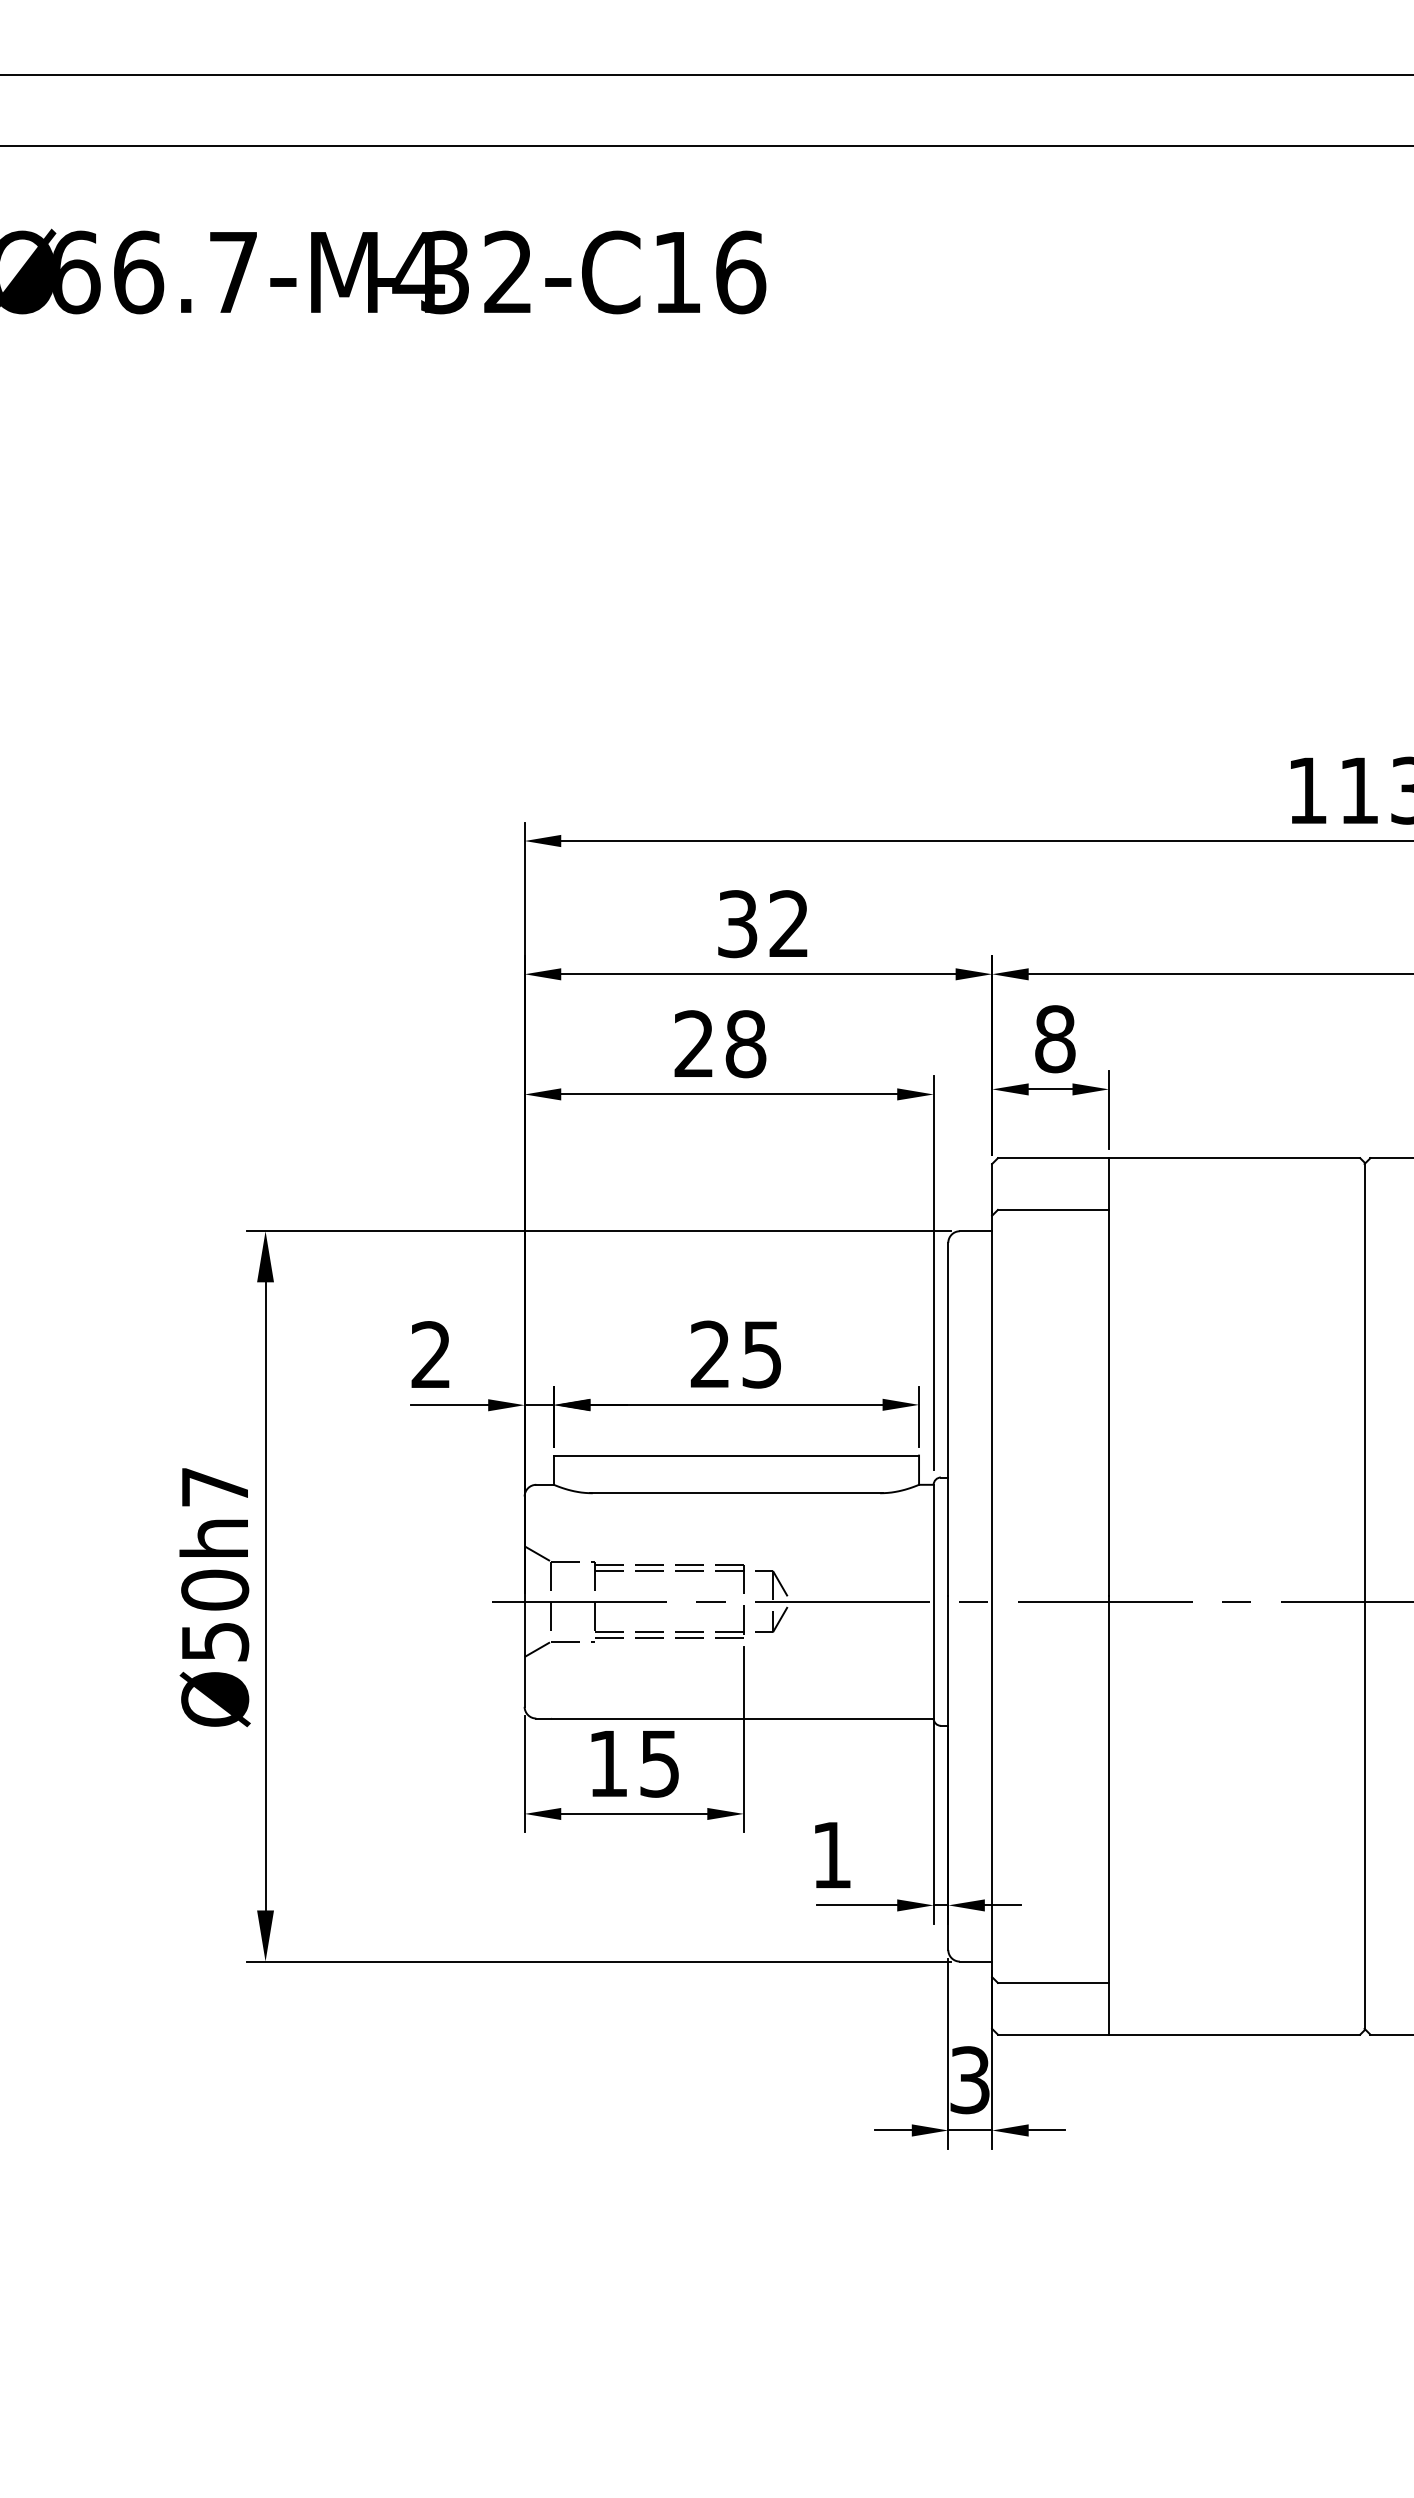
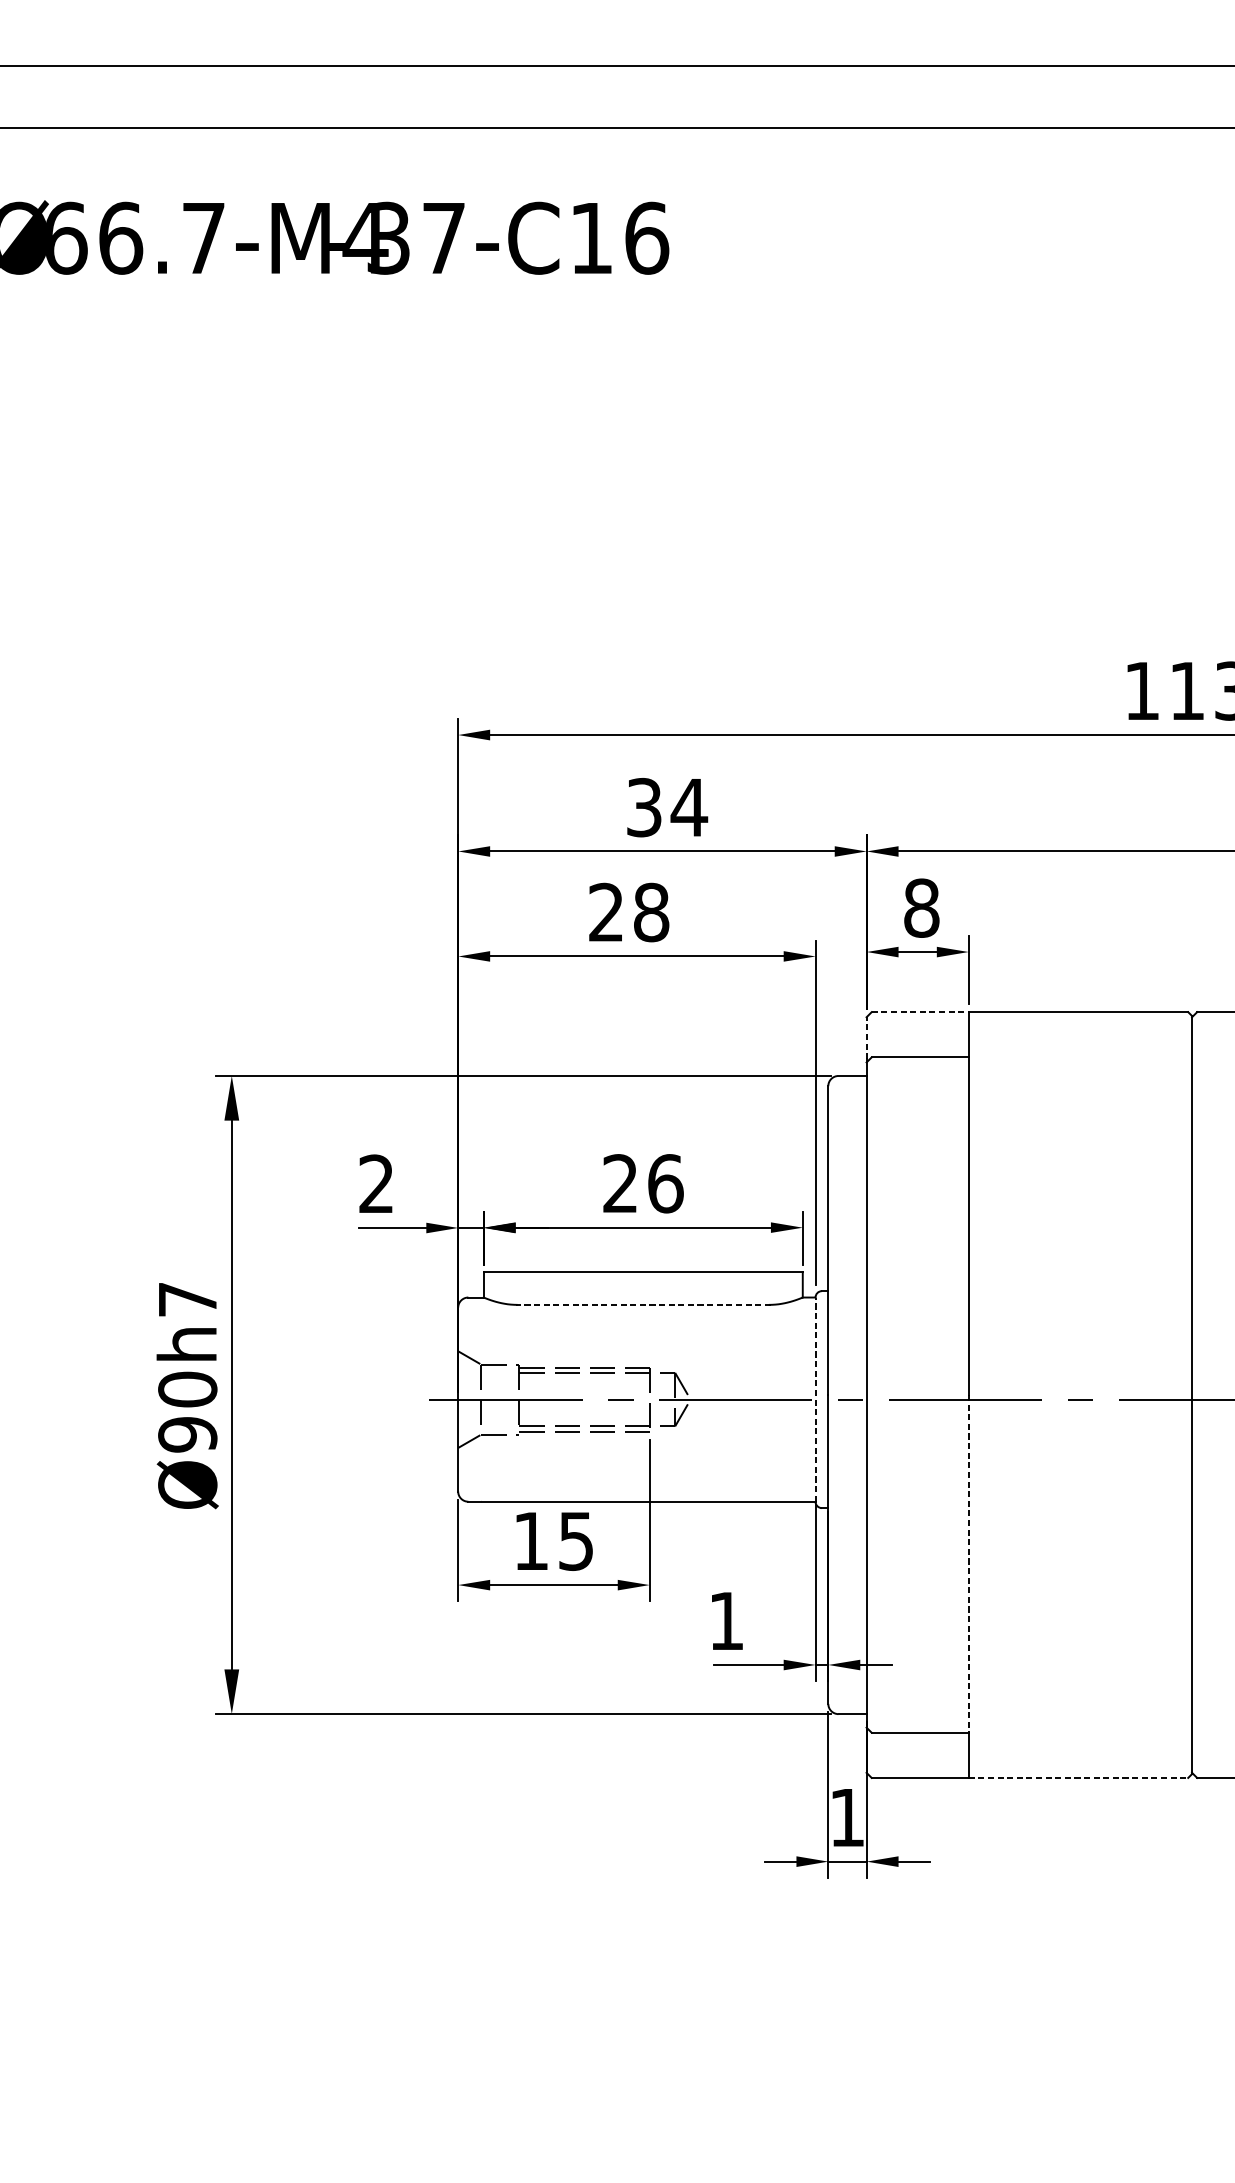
text: (507, 271) -> (443, 237), 32-C16 -> 37-C16
text: (788, 923) -> (688, 807), 32 -> 34
line: (1053, 1158) -> (920, 1012), solid -> dashed
line: (992, 1187) -> (866, 1037), solid -> dashed
text: (762, 1354) -> (665, 1183), 25 -> 26
line: (735, 1493) -> (642, 1305), solid -> dashed
line: (933, 1601) -> (815, 1399), solid -> dashed
text: (215, 1641) -> (188, 1434), Ø50h7 -> Ø90h7
line: (1108, 1790) -> (968, 1564), solid -> dashed
line: (1234, 2034) -> (1078, 1777), solid -> dashed
text: (969, 2080) -> (846, 1817), 3 -> 1

